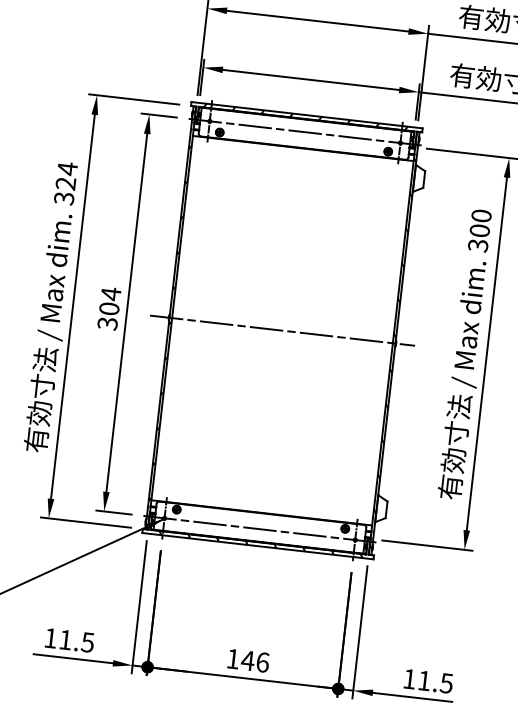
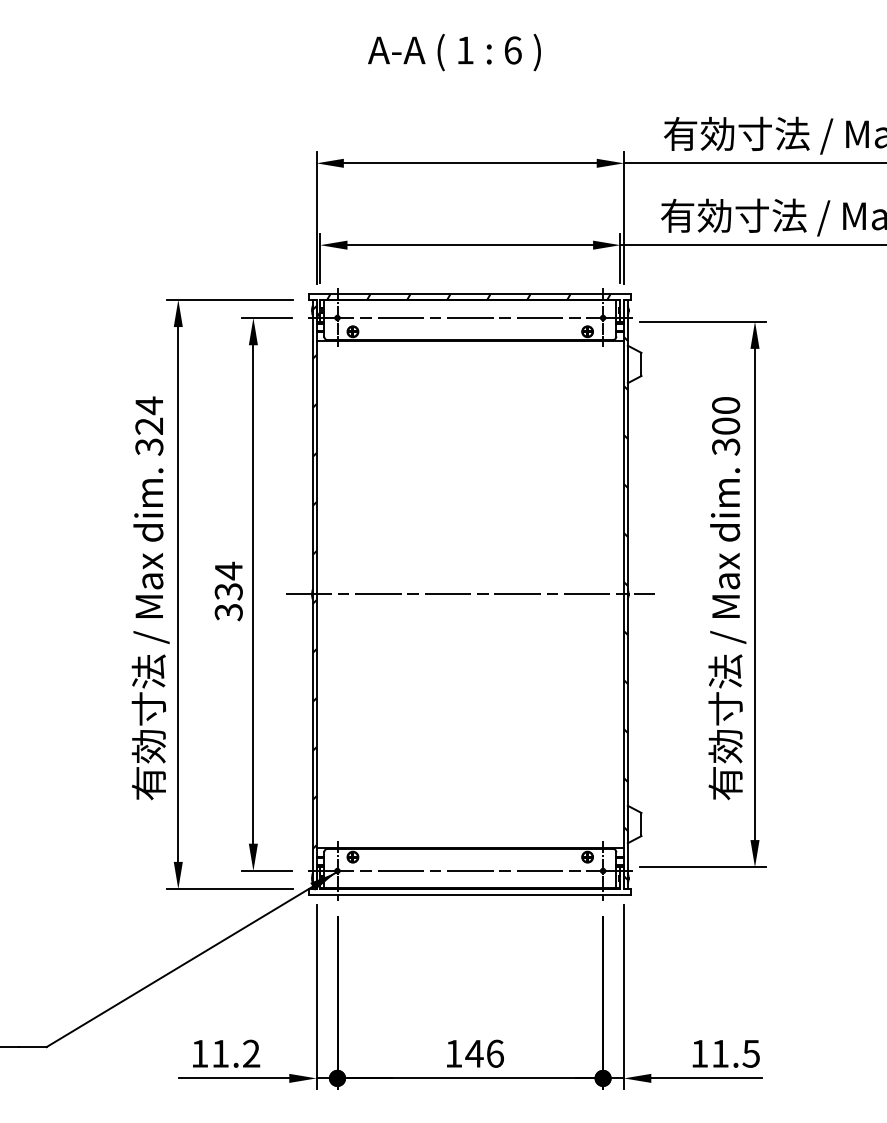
text: (109, 308) -> (228, 591), 304 -> 334
hatch: (257, 535) -> (467, 880), removed
text: (87, 642) -> (251, 1053), 11.5 -> 11.2

